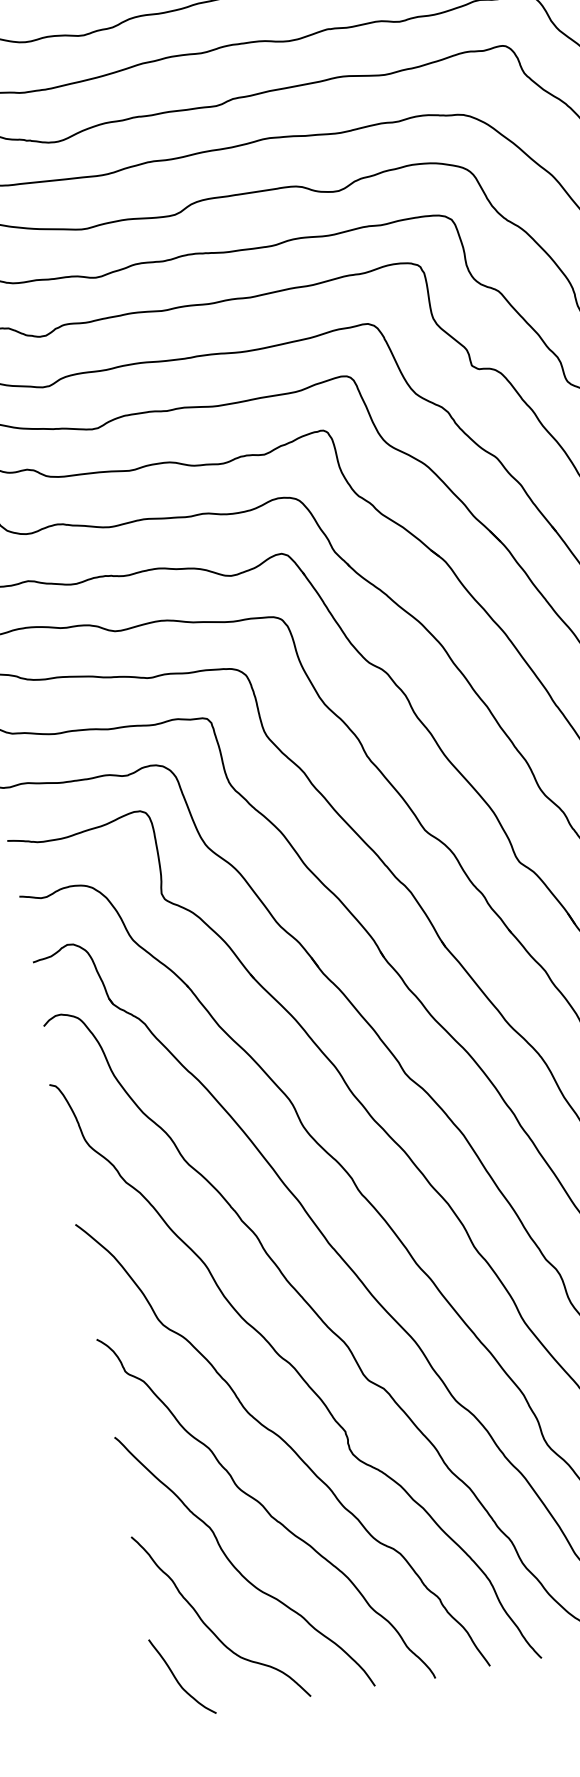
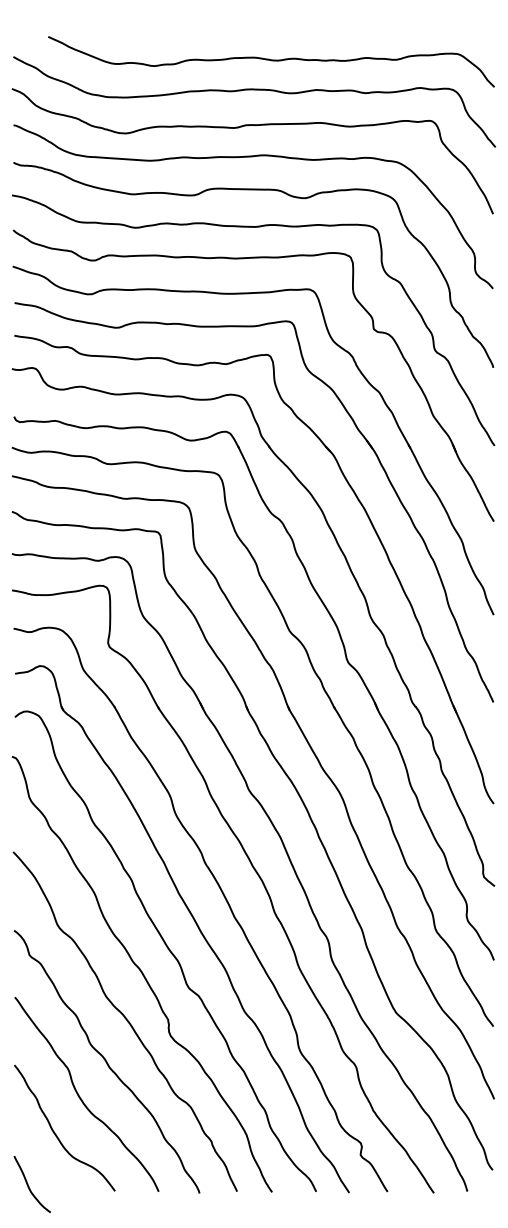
curve: (178, 1680) -> (29, 1186), moved

